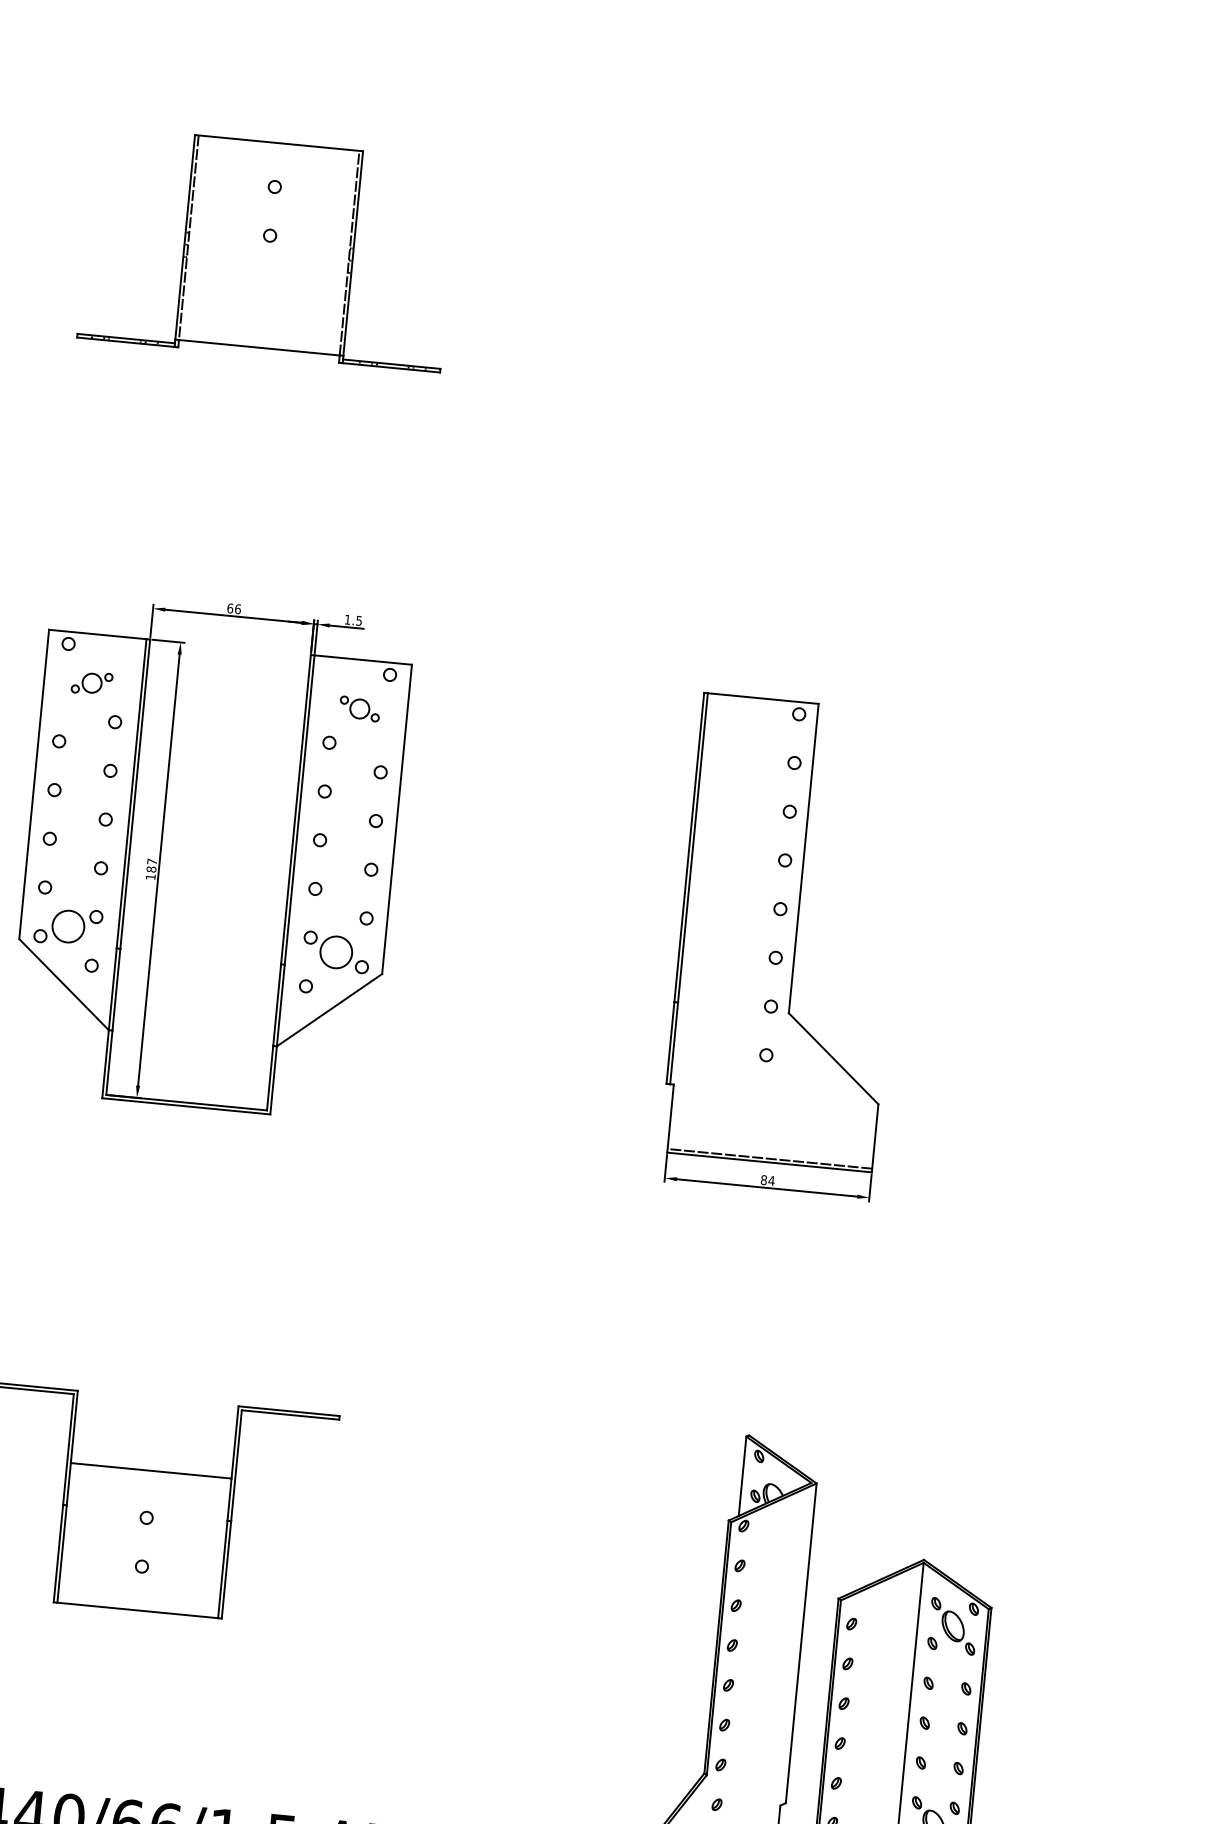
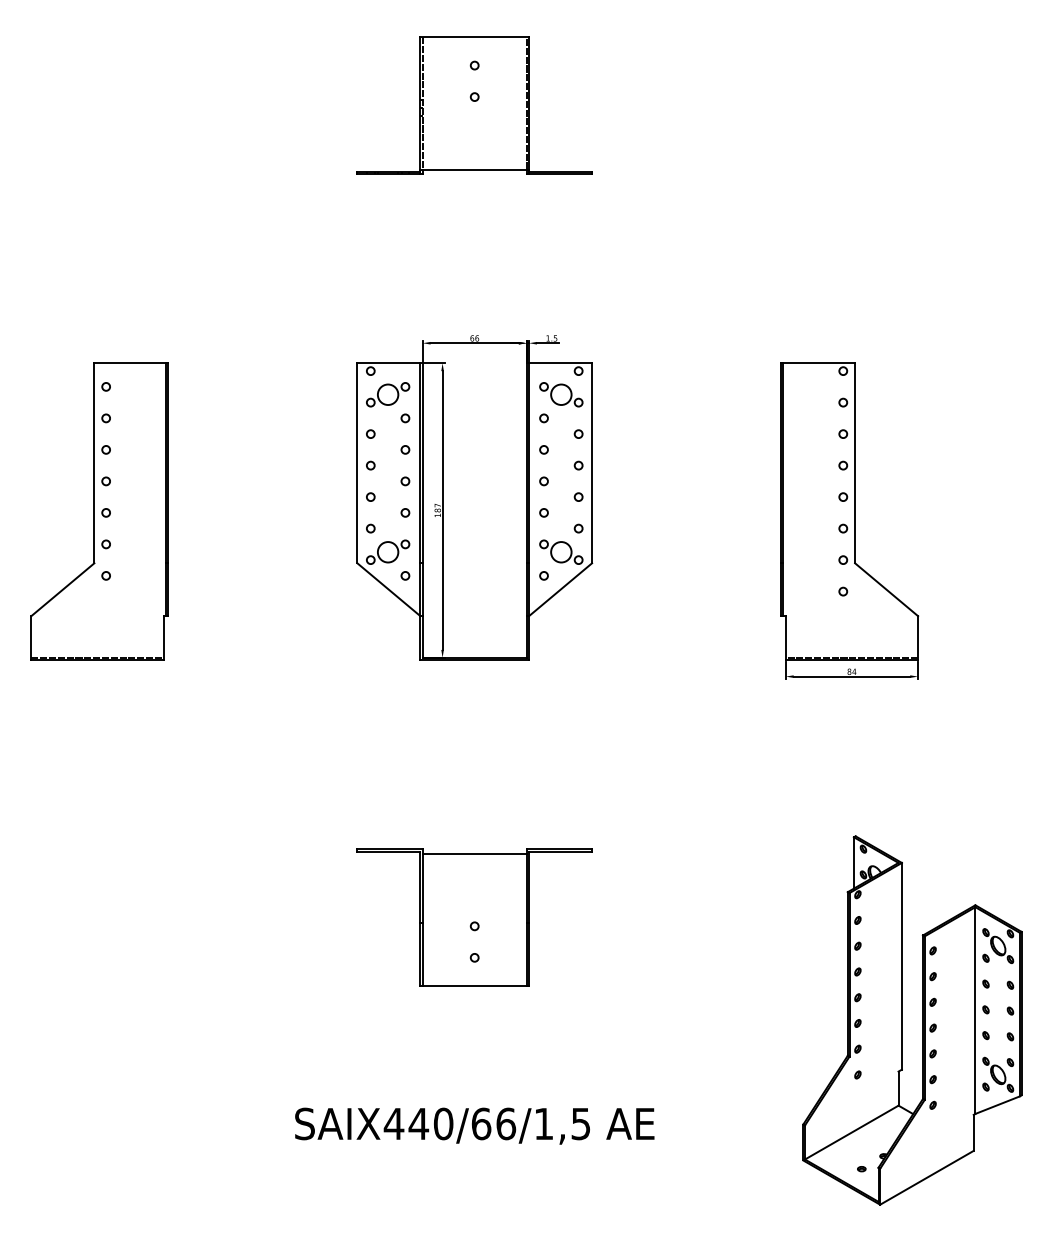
part: (92, 682) -> (388, 394), size x1.67
part: (360, 708) -> (561, 394), size x1.67
line: (150, 1470) -> (474, 853), moved

